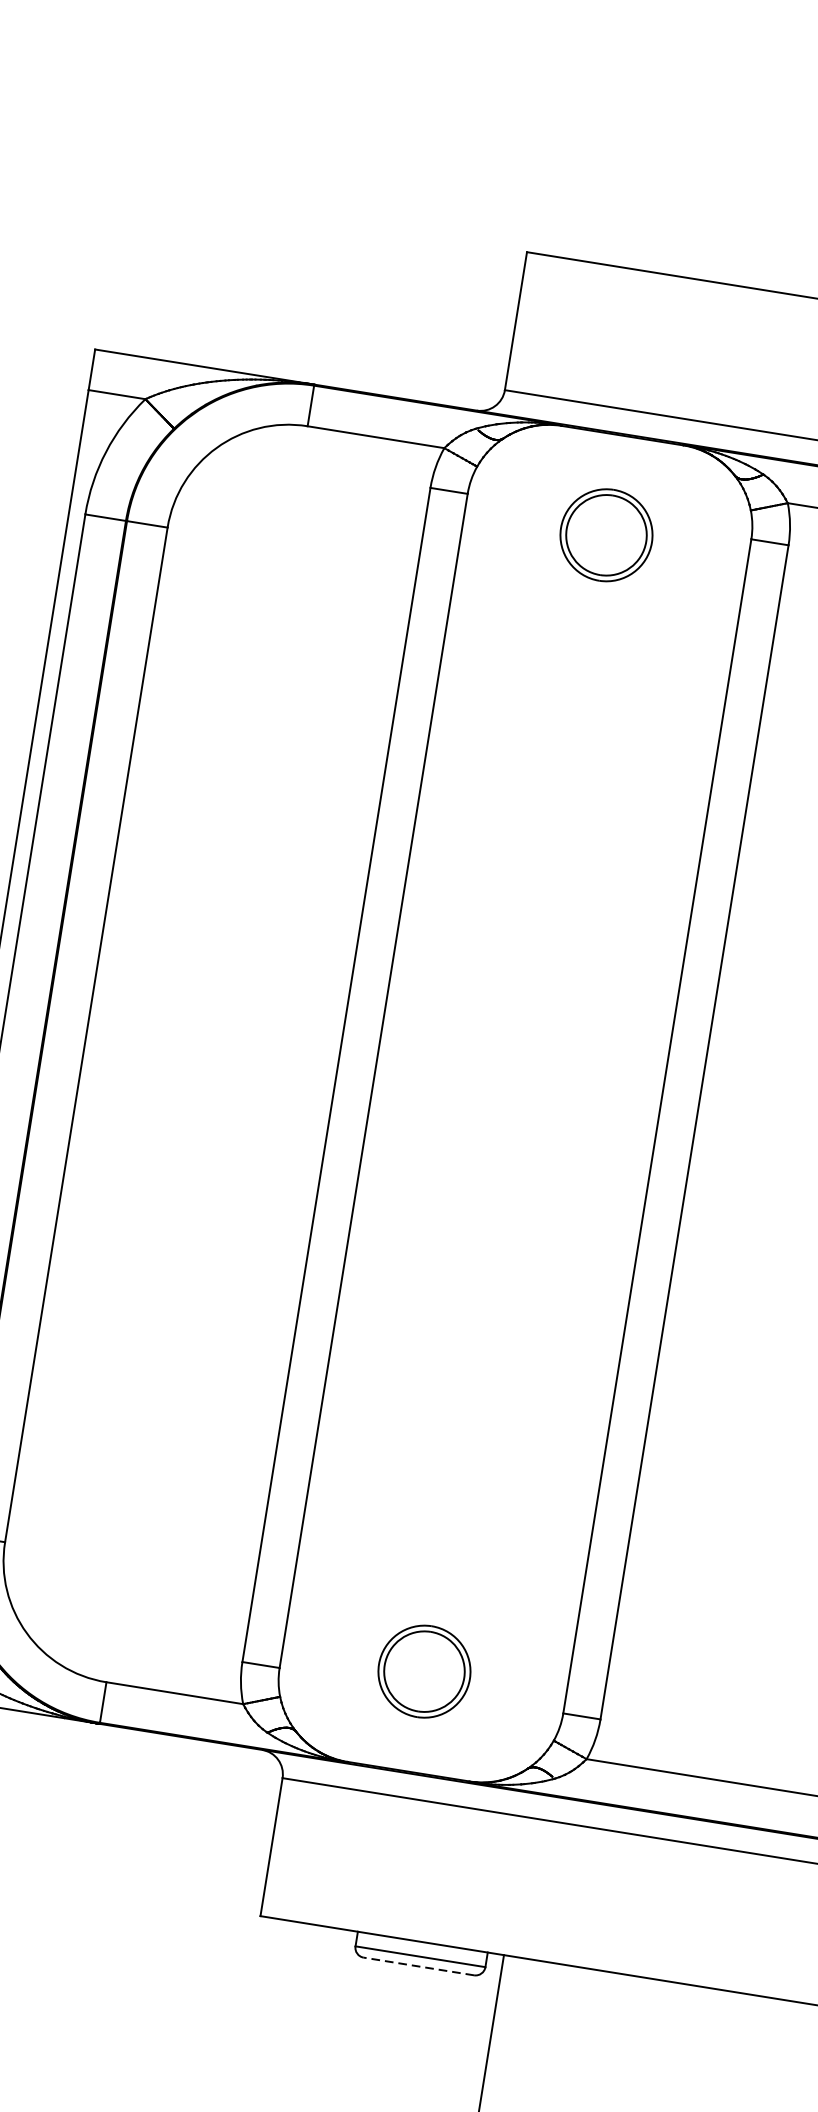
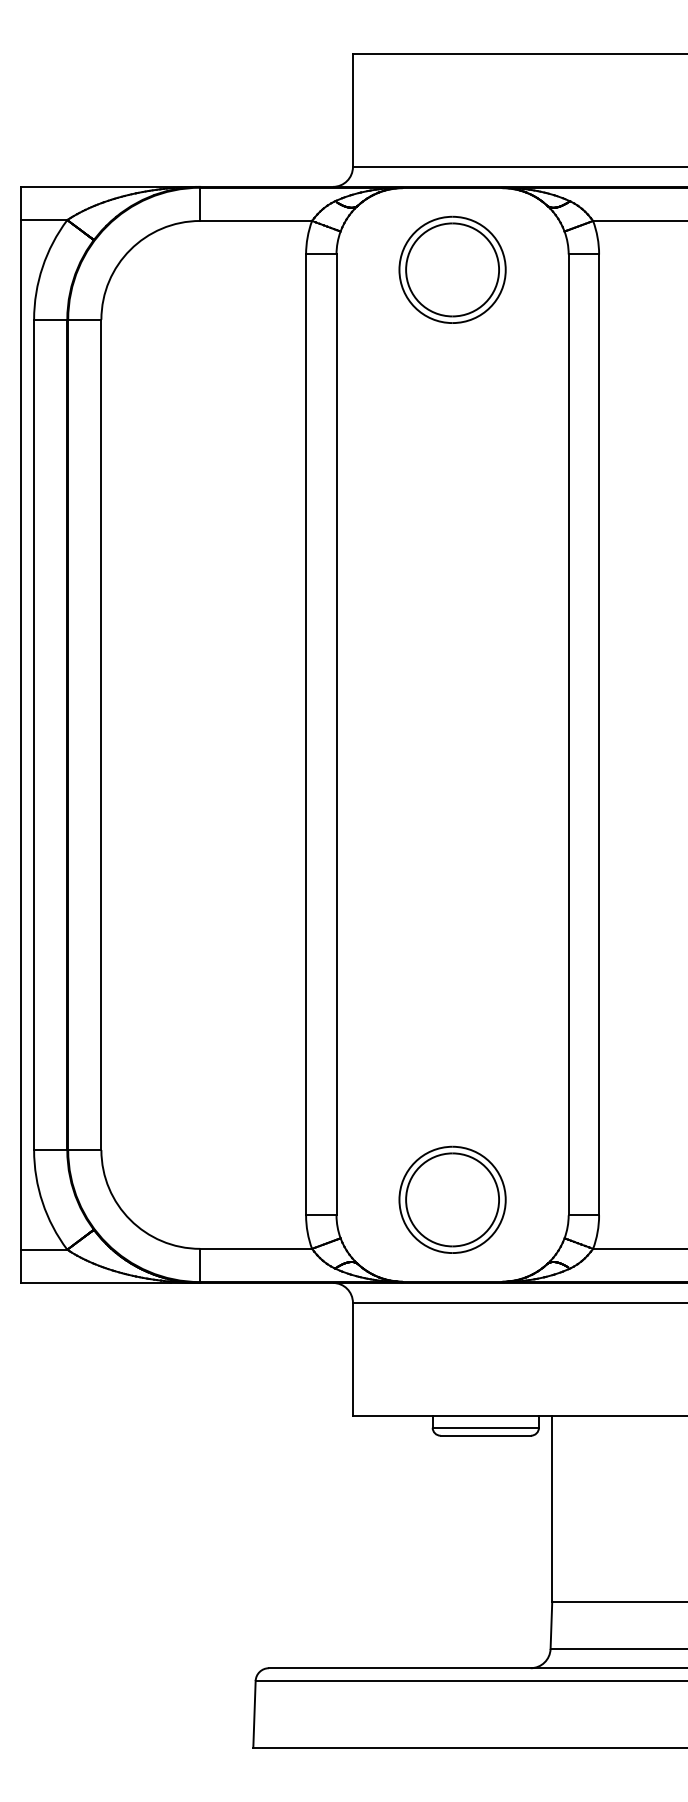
part: (606, 534) -> (452, 269), size x1.43
part: (424, 1671) -> (452, 1199), size x1.43
line: (418, 1966) -> (485, 1435), dashed -> solid

